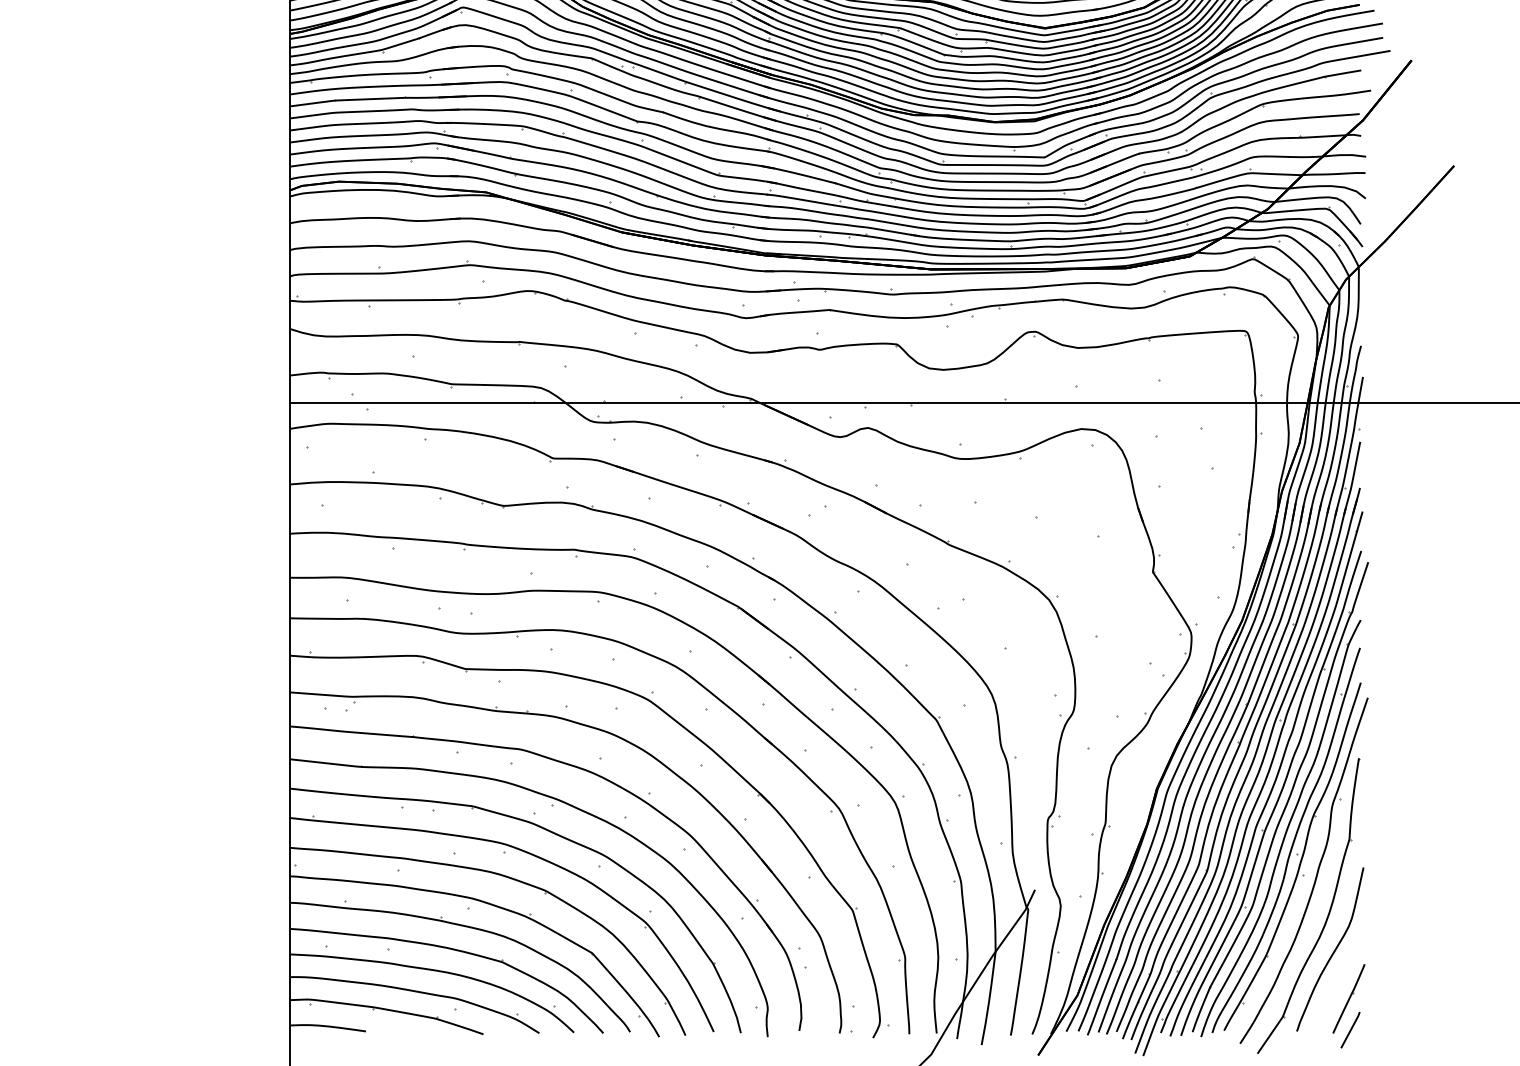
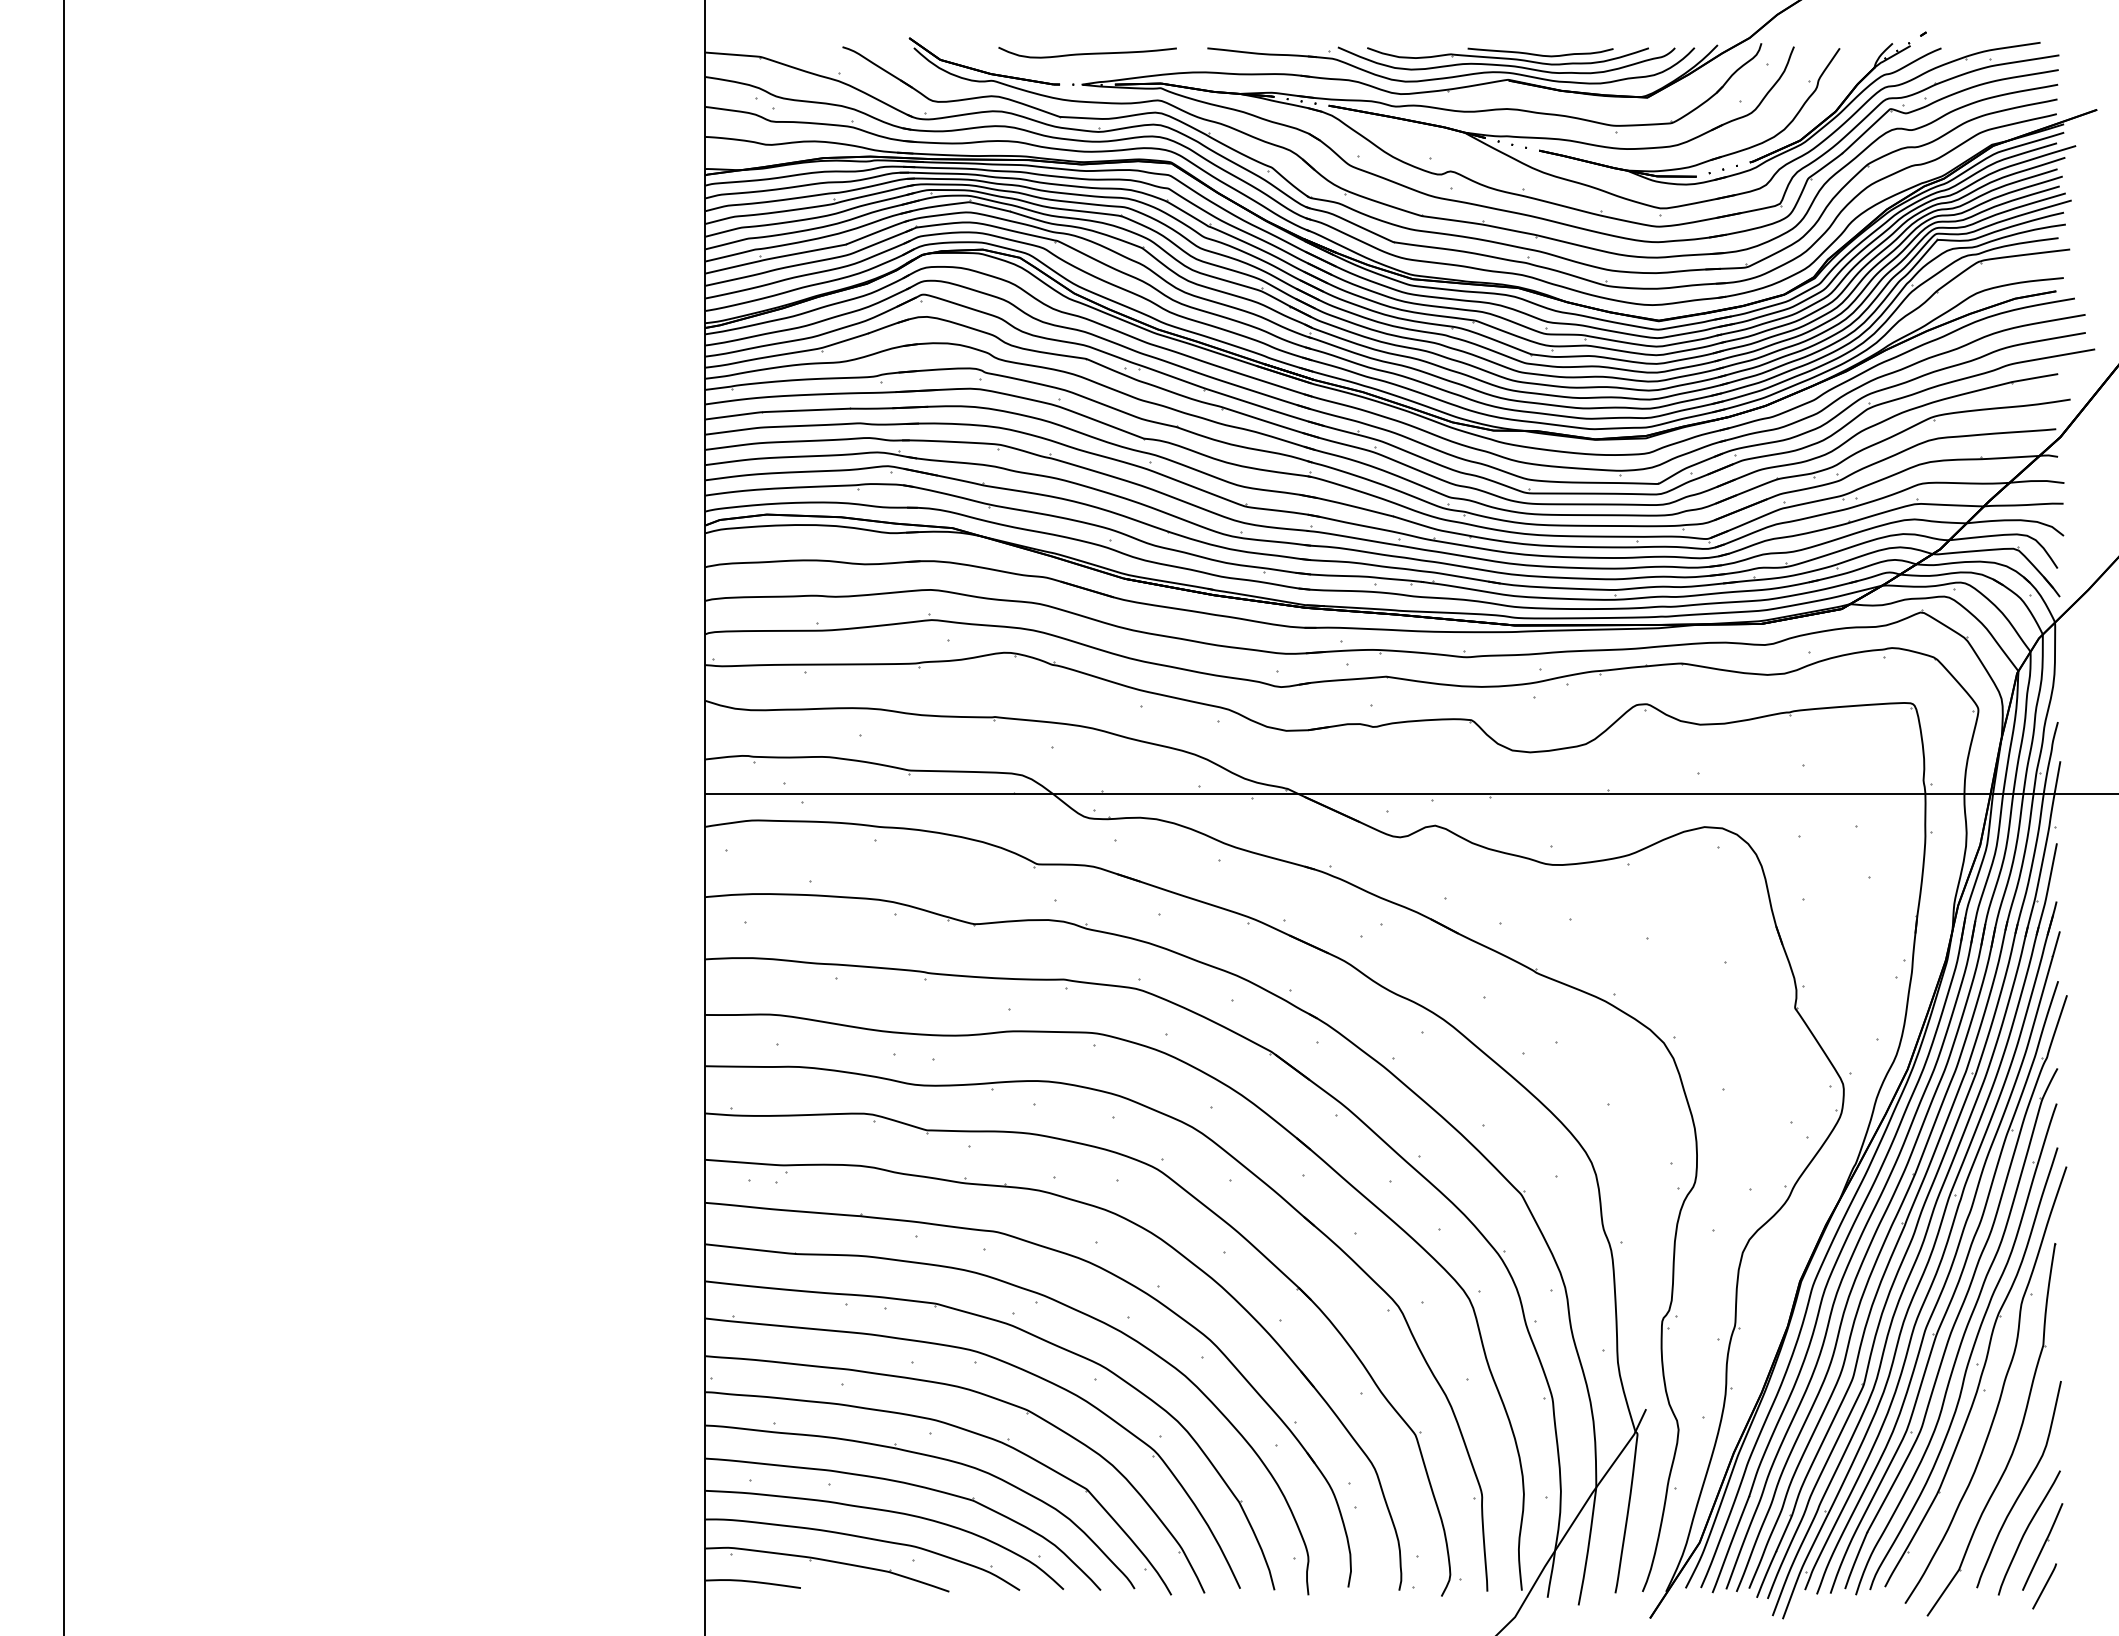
curve: (1336, 987) -> (2026, 1532), added

